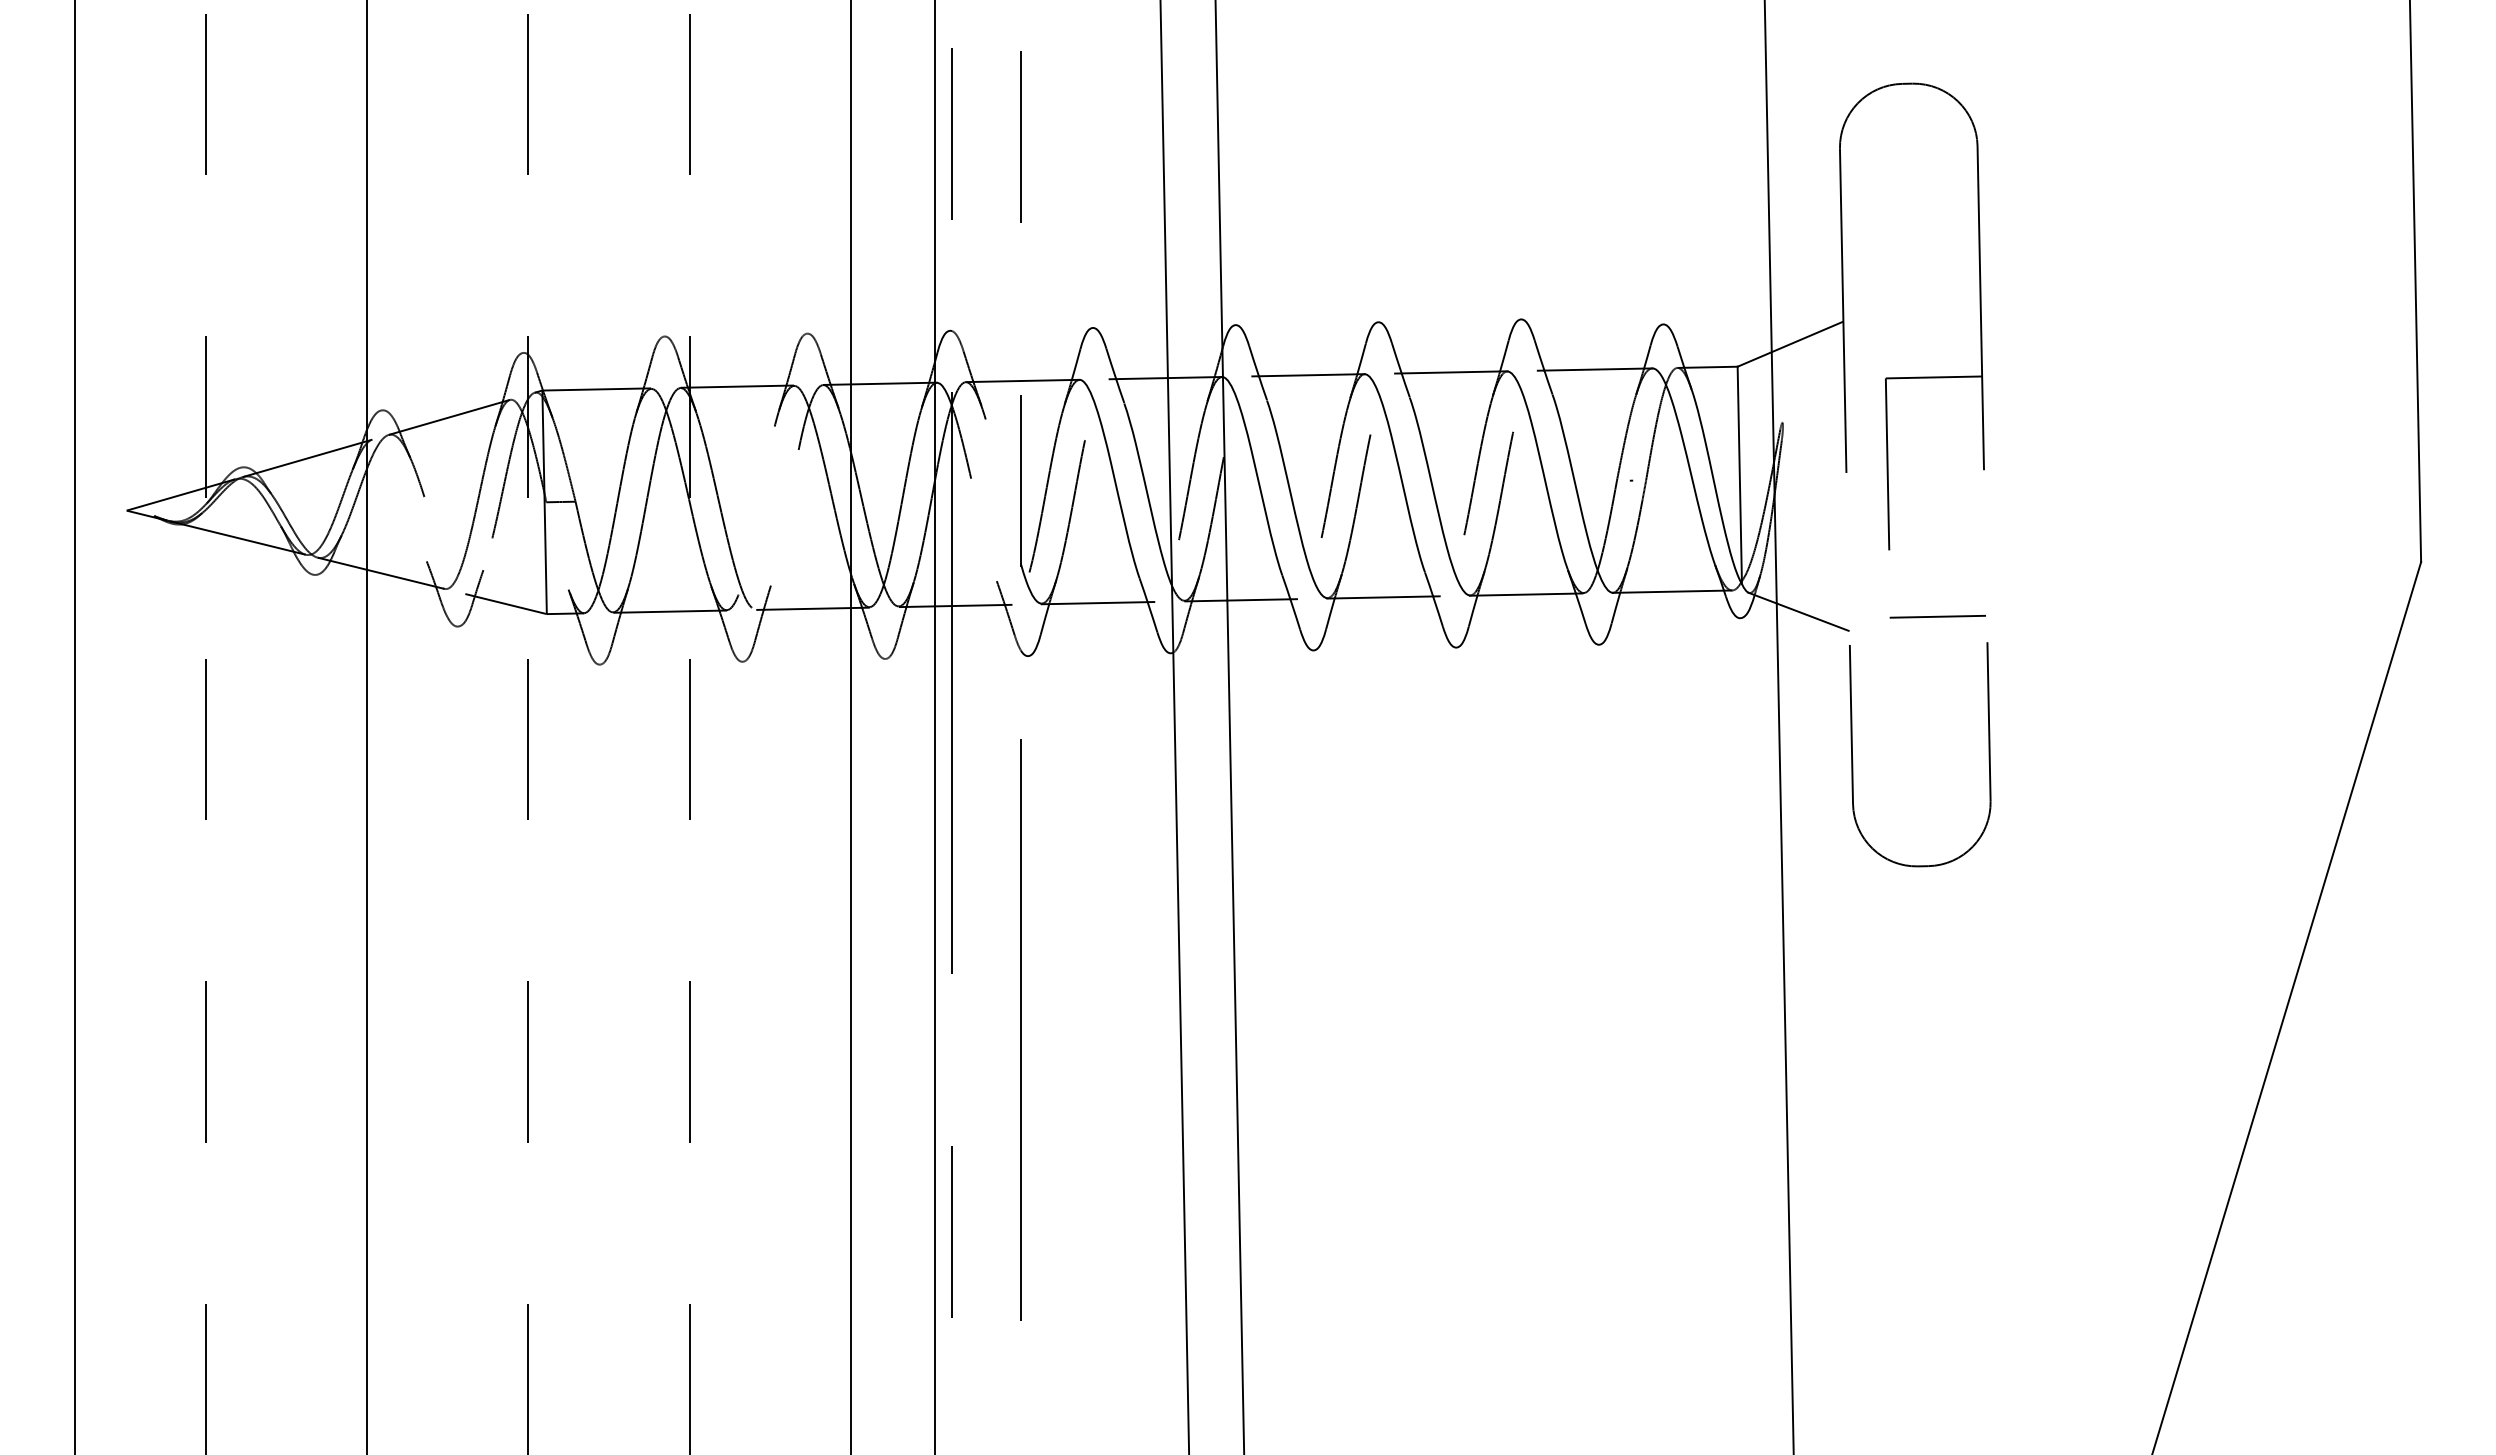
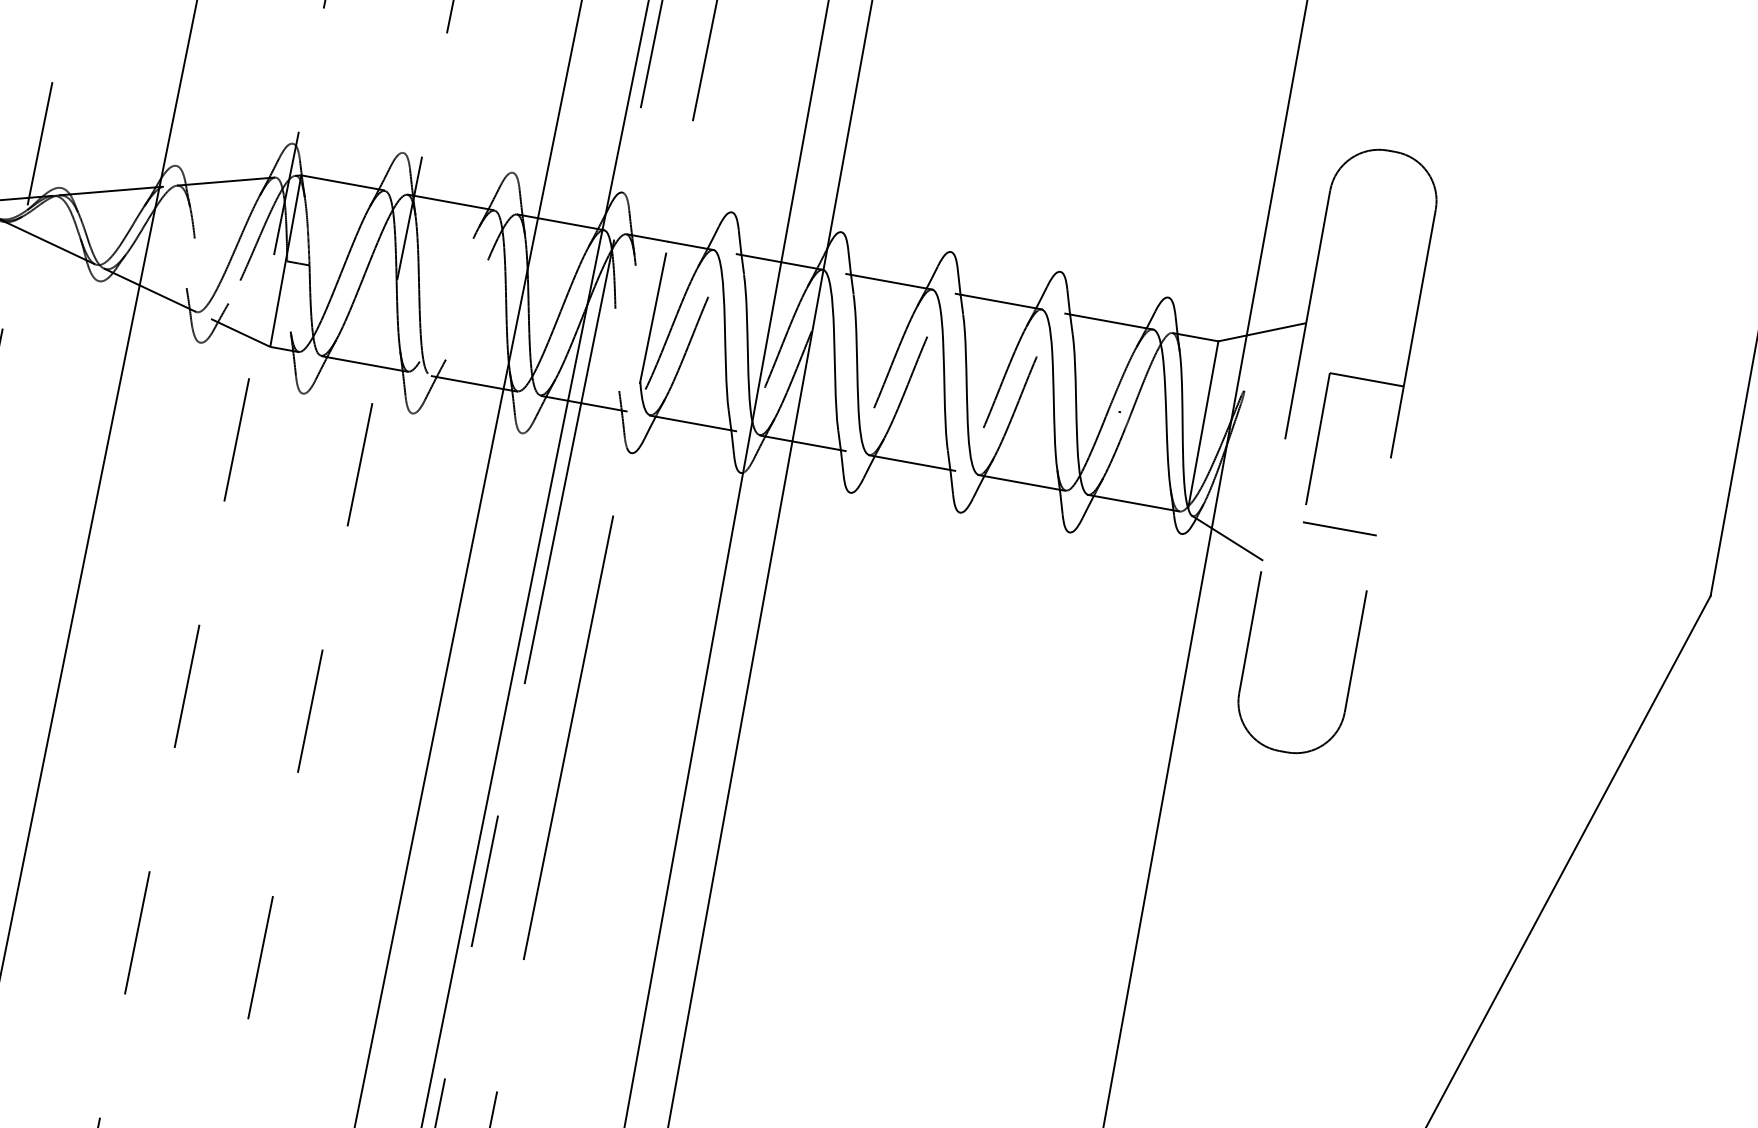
line: (1937, 616) -> (1339, 528), moved

